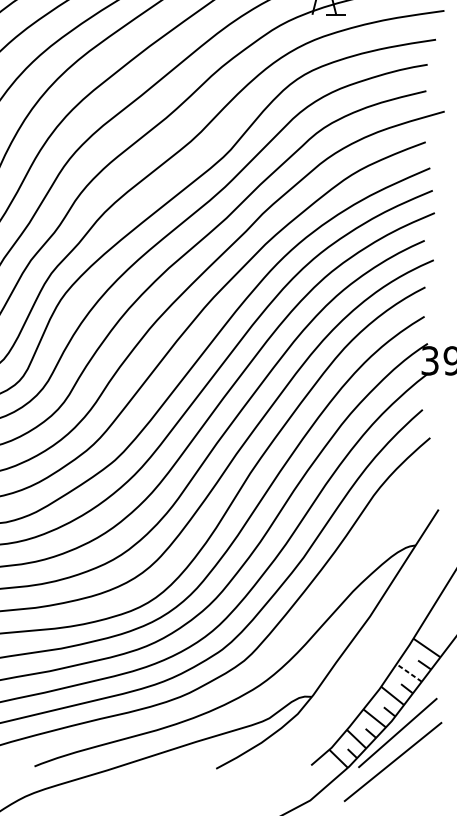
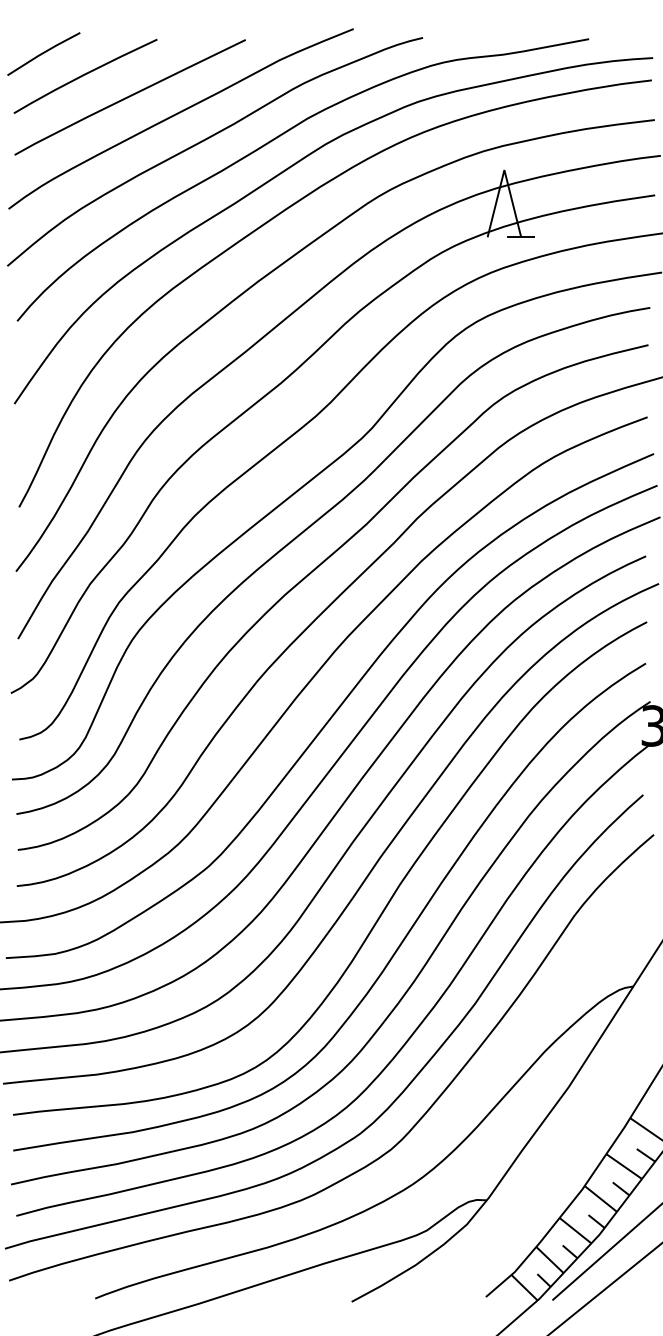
line: (409, 672) -> (624, 1166), dashed -> solid

